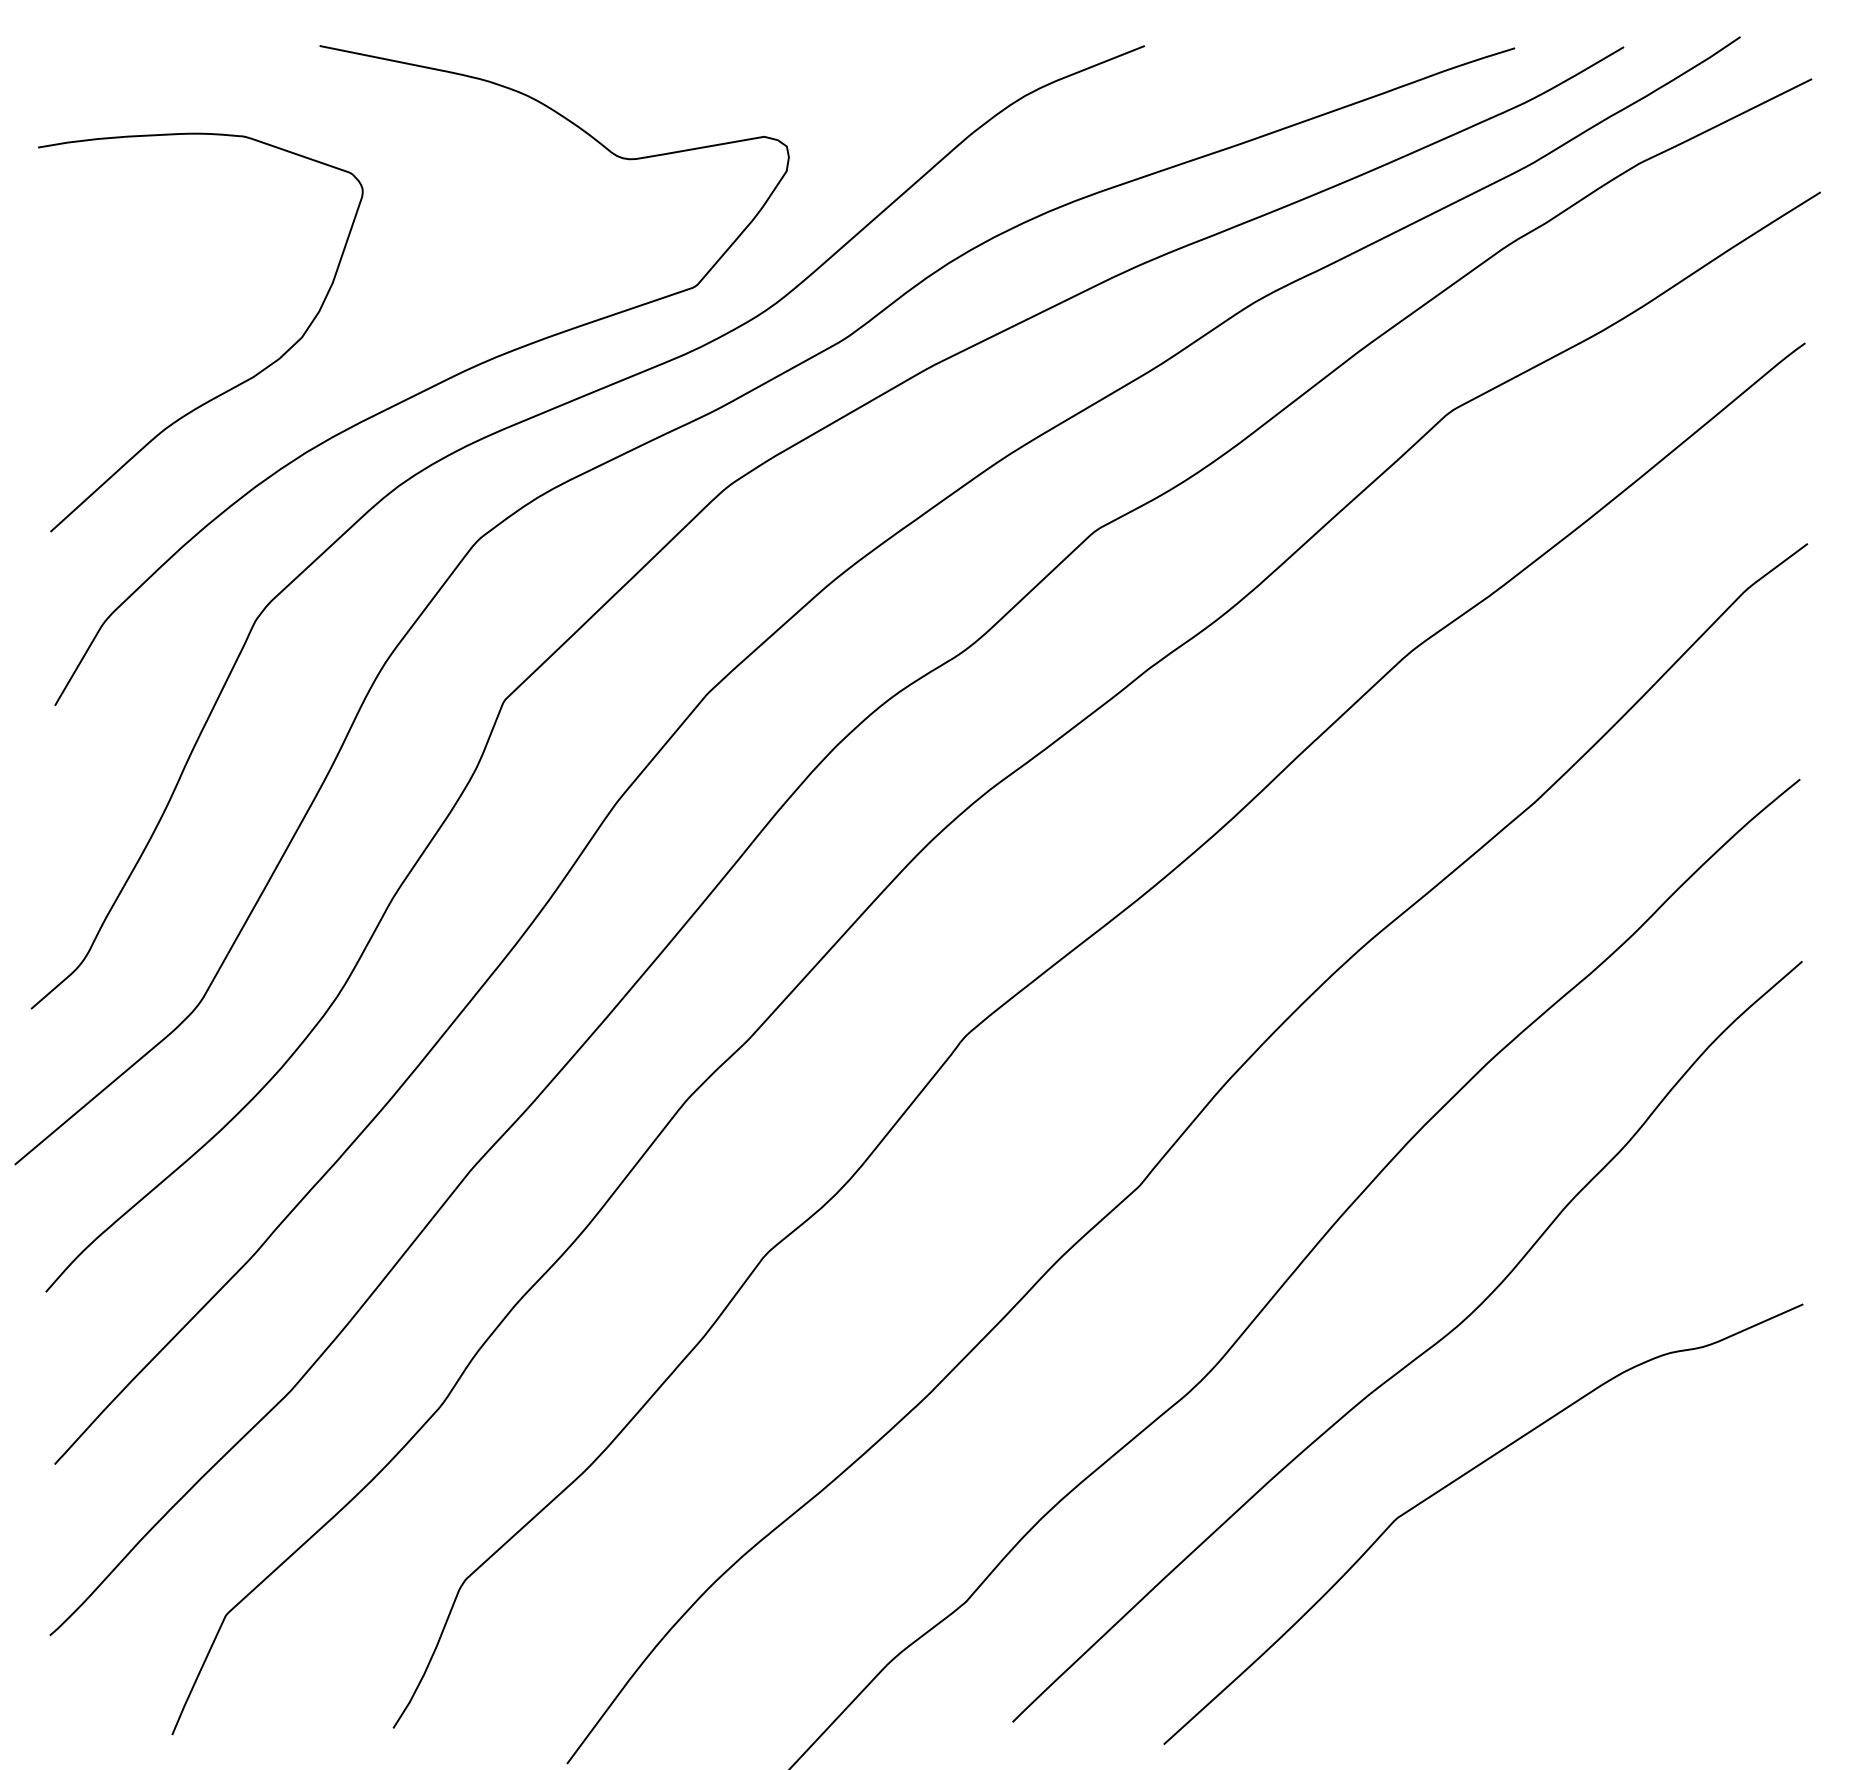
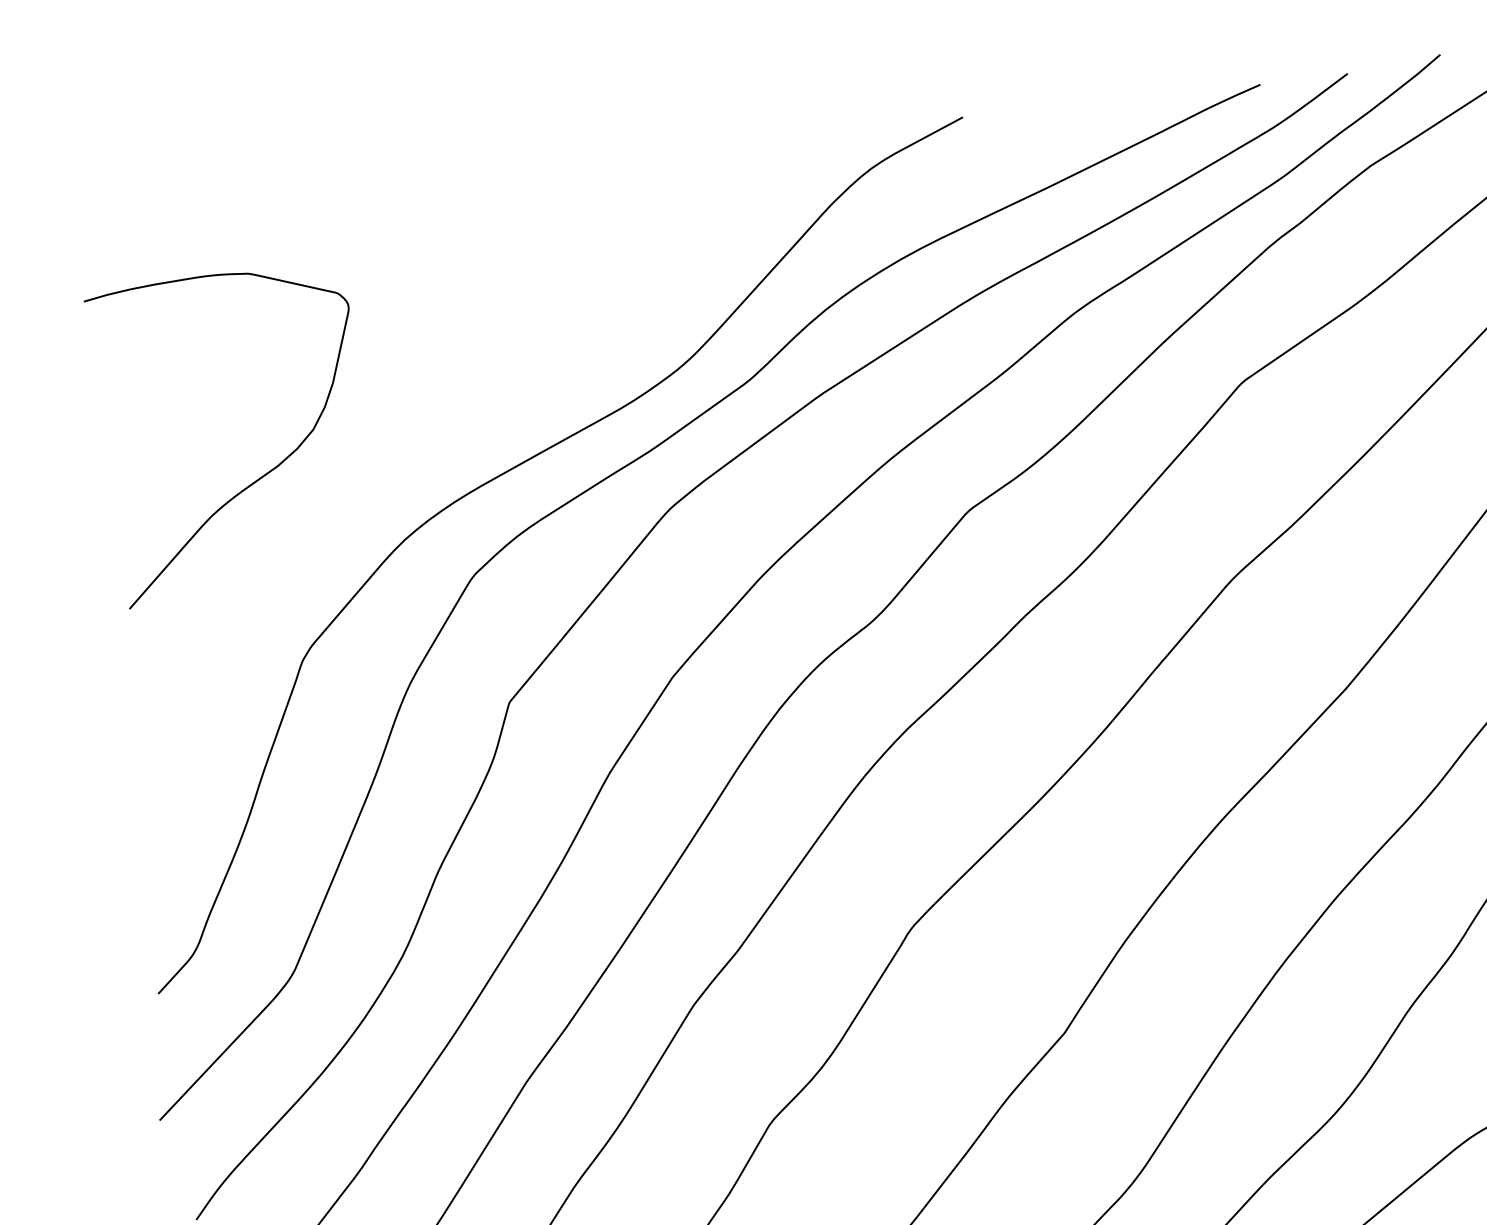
curve: (428, 387) -> (419, 458), removed

